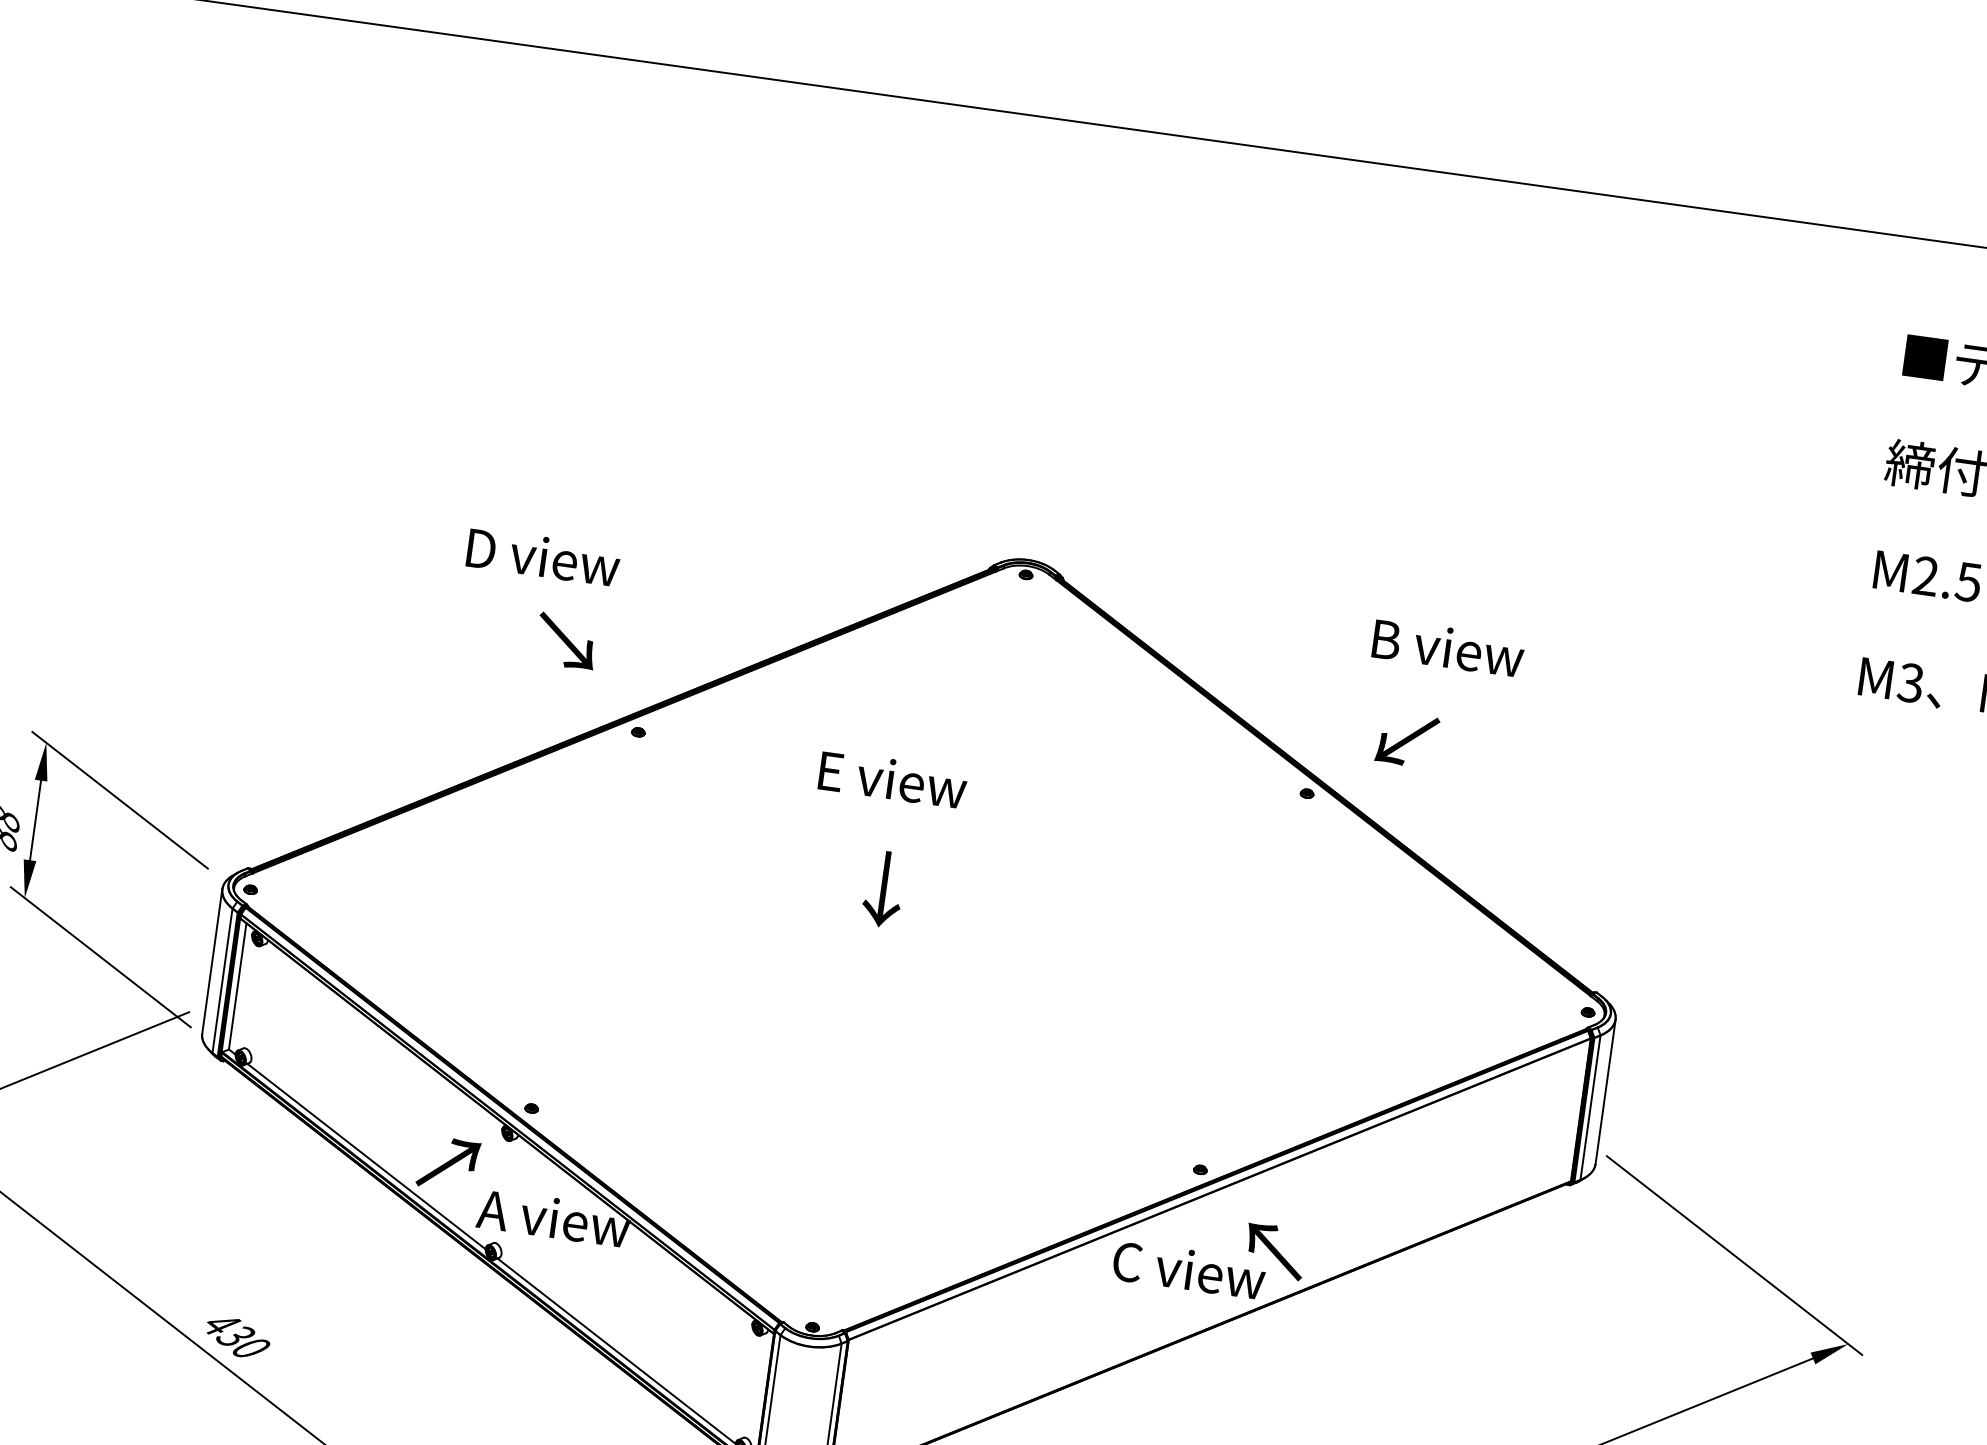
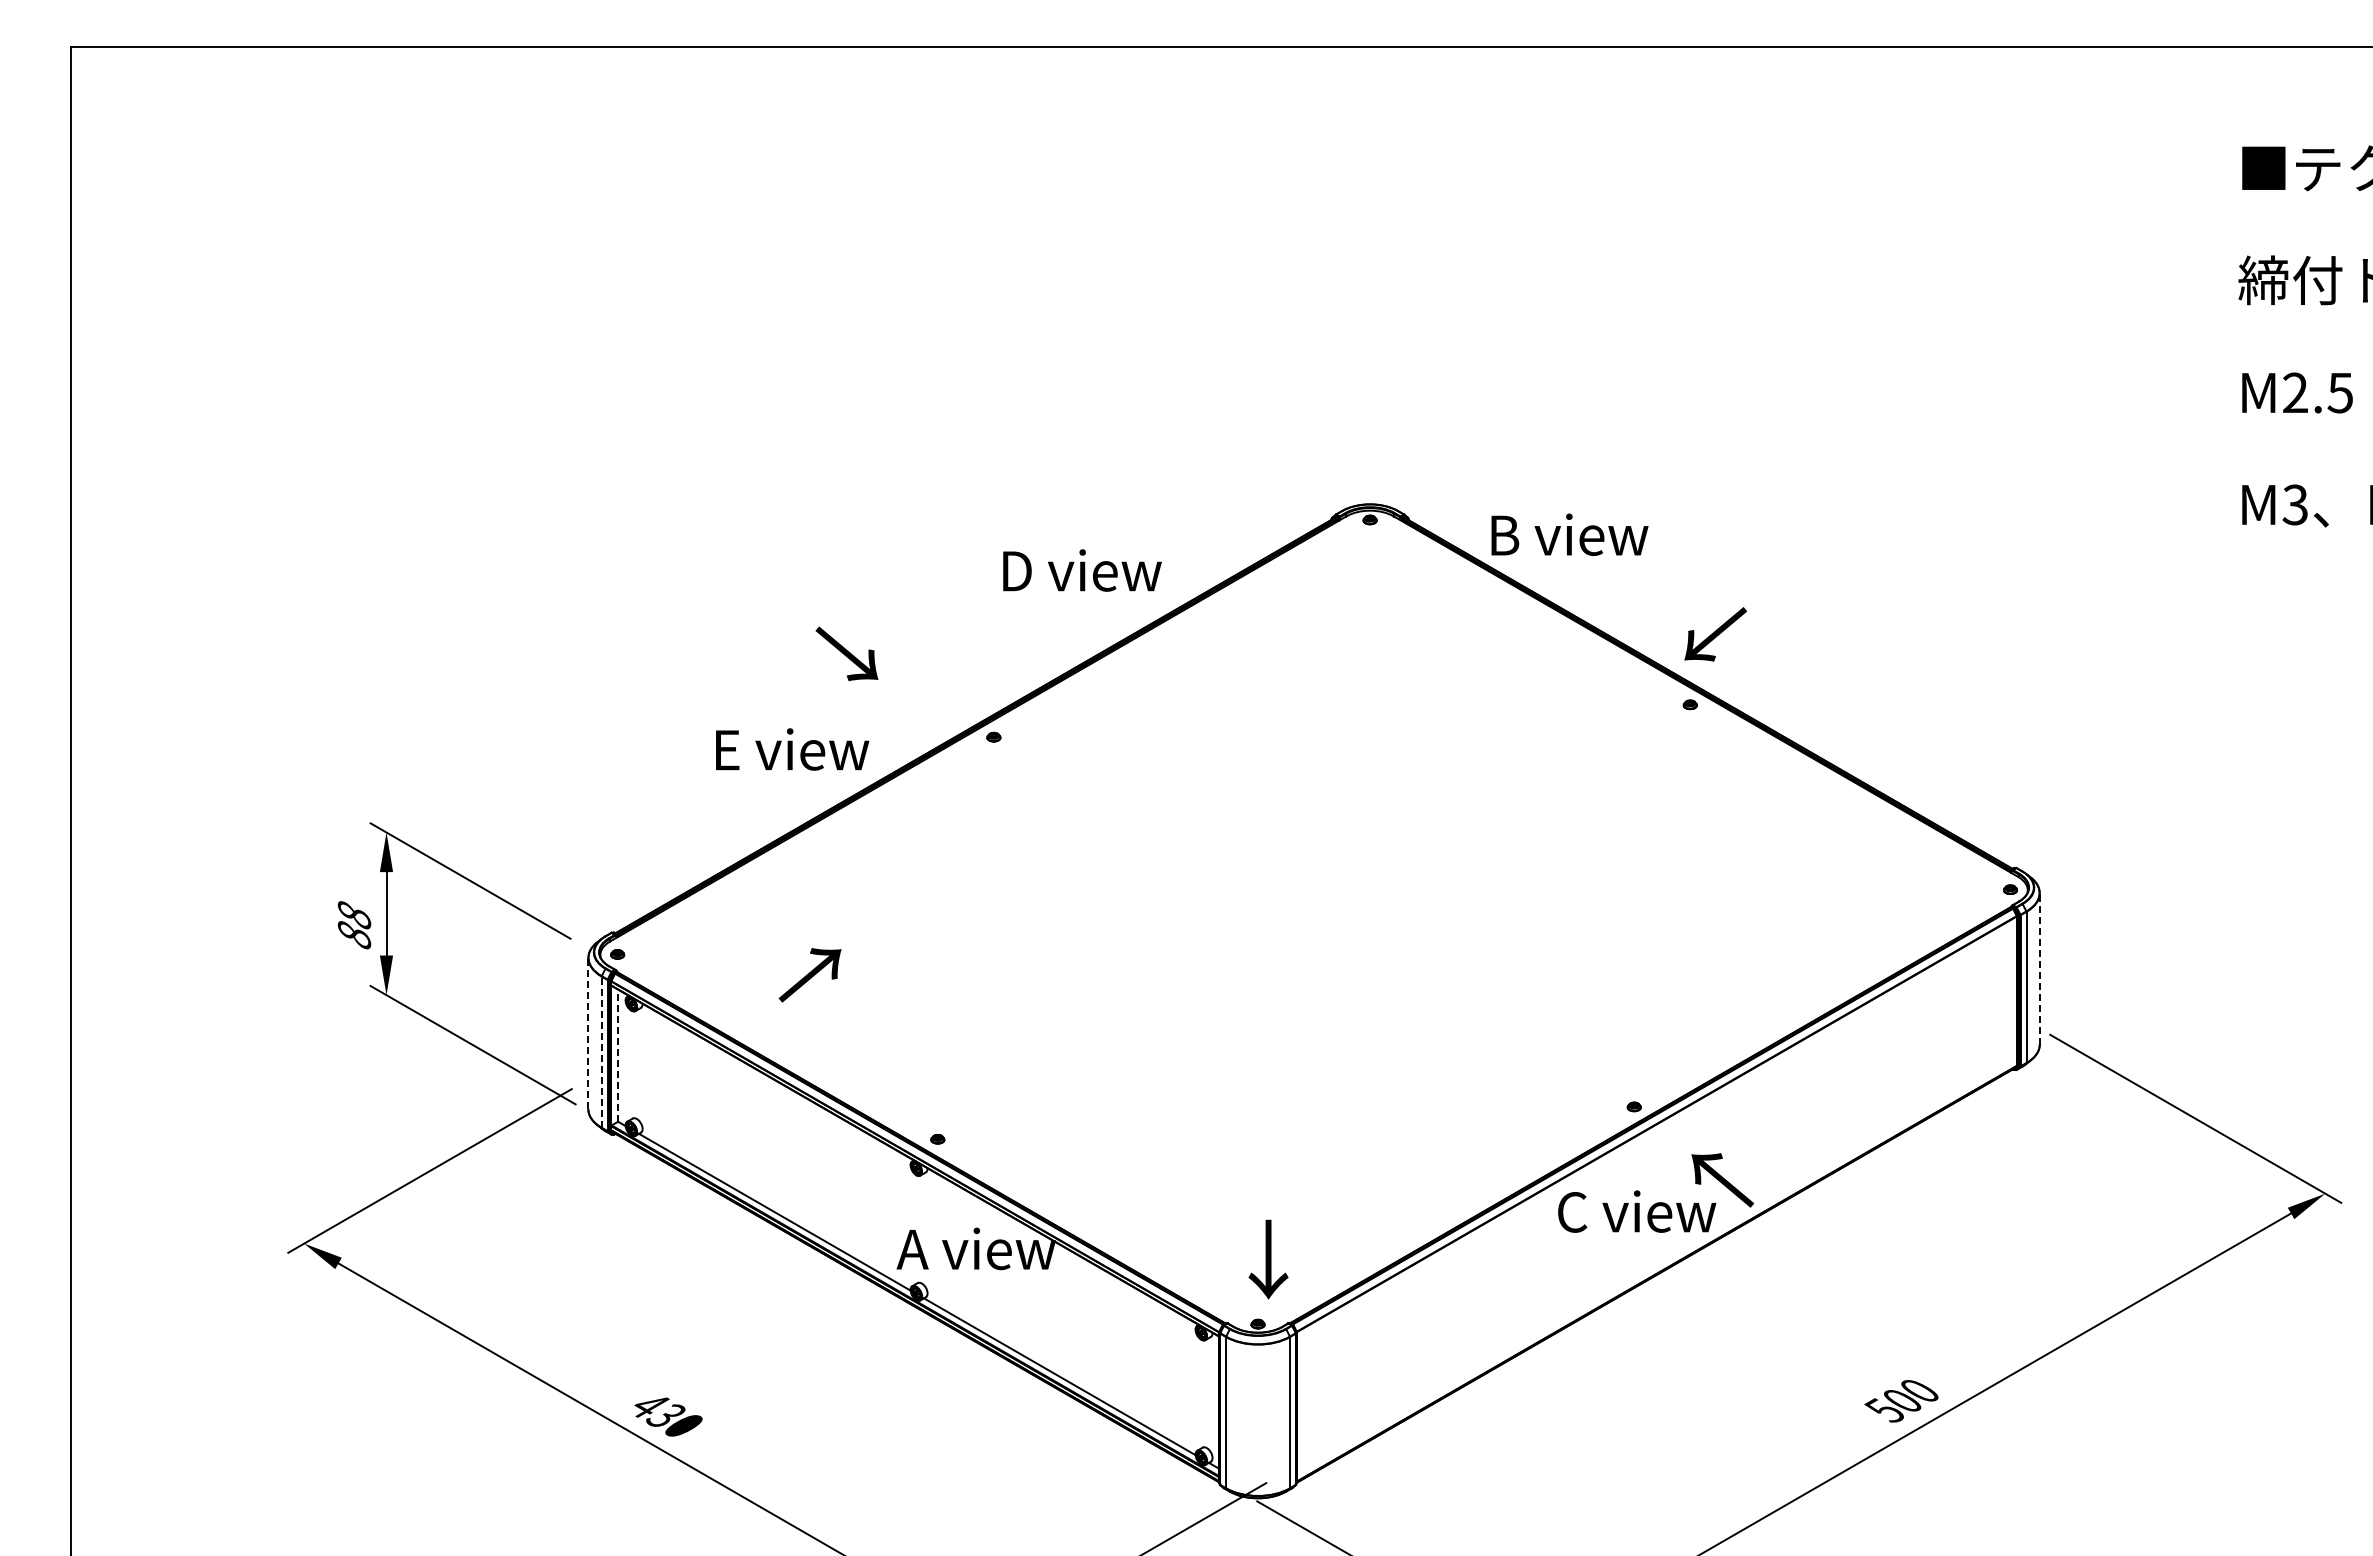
text: (543, 557) -> (1082, 570), moved
text: (566, 640) -> (846, 653), moved
text: (1448, 647) -> (1569, 534), moved
text: (1407, 740) -> (1715, 634), moved
text: (893, 779) -> (792, 749), moved
text: (883, 889) -> (1268, 1259), moved
line: (212, 961) -> (588, 1033), solid -> dashed
line: (222, 981) -> (601, 1052), solid -> dashed
line: (238, 986) -> (618, 1055), solid -> dashed
line: (1605, 1091) -> (2039, 968), solid -> dashed
text: (447, 1164) -> (809, 975), moved

